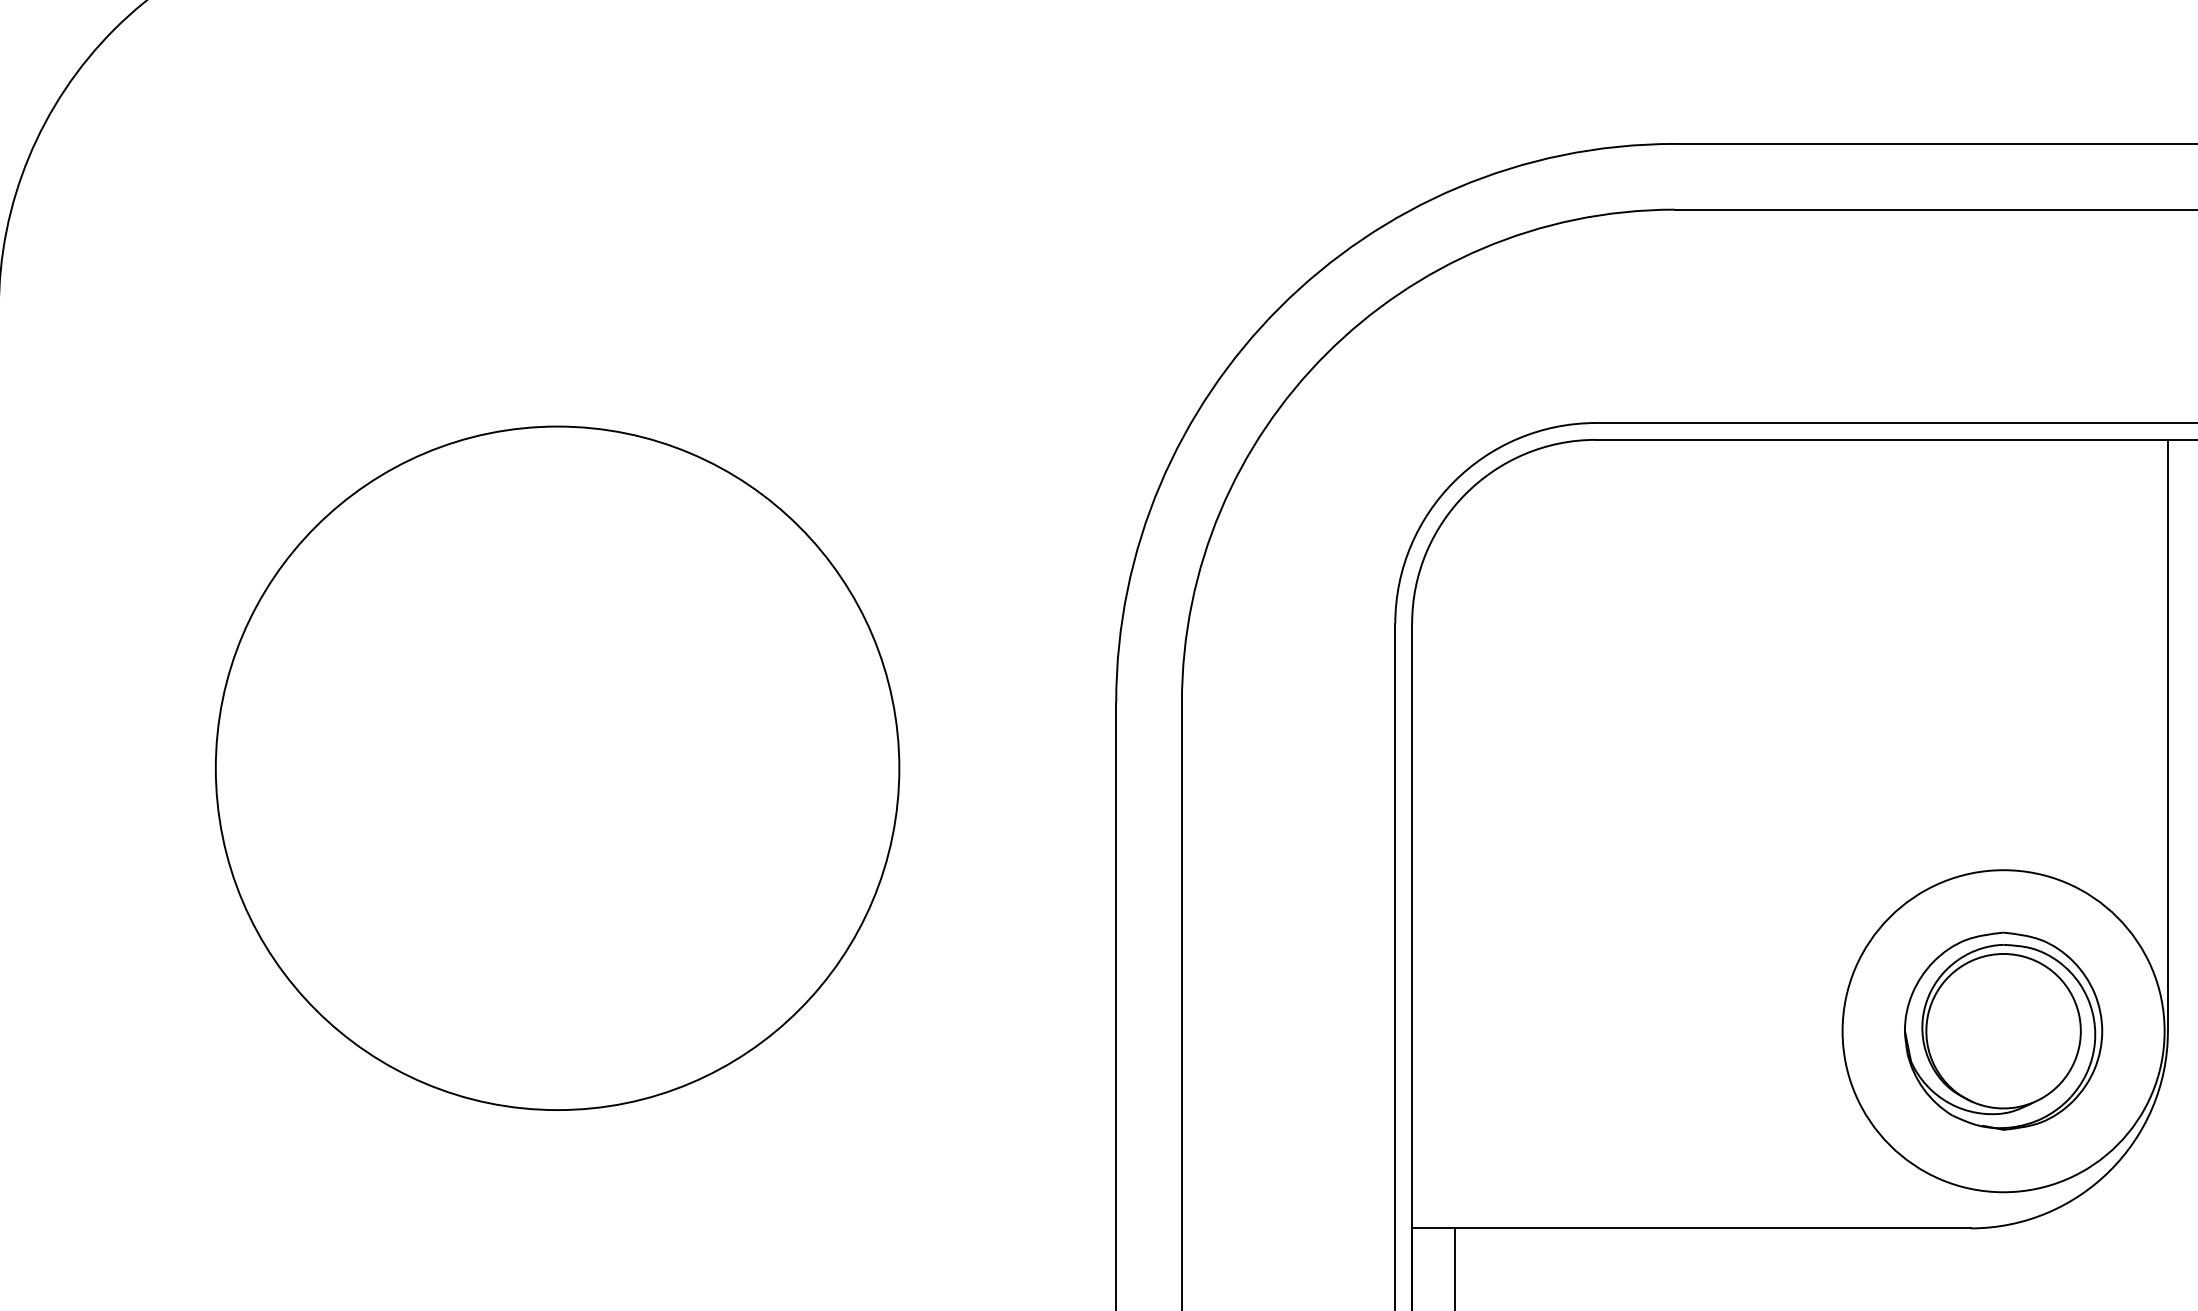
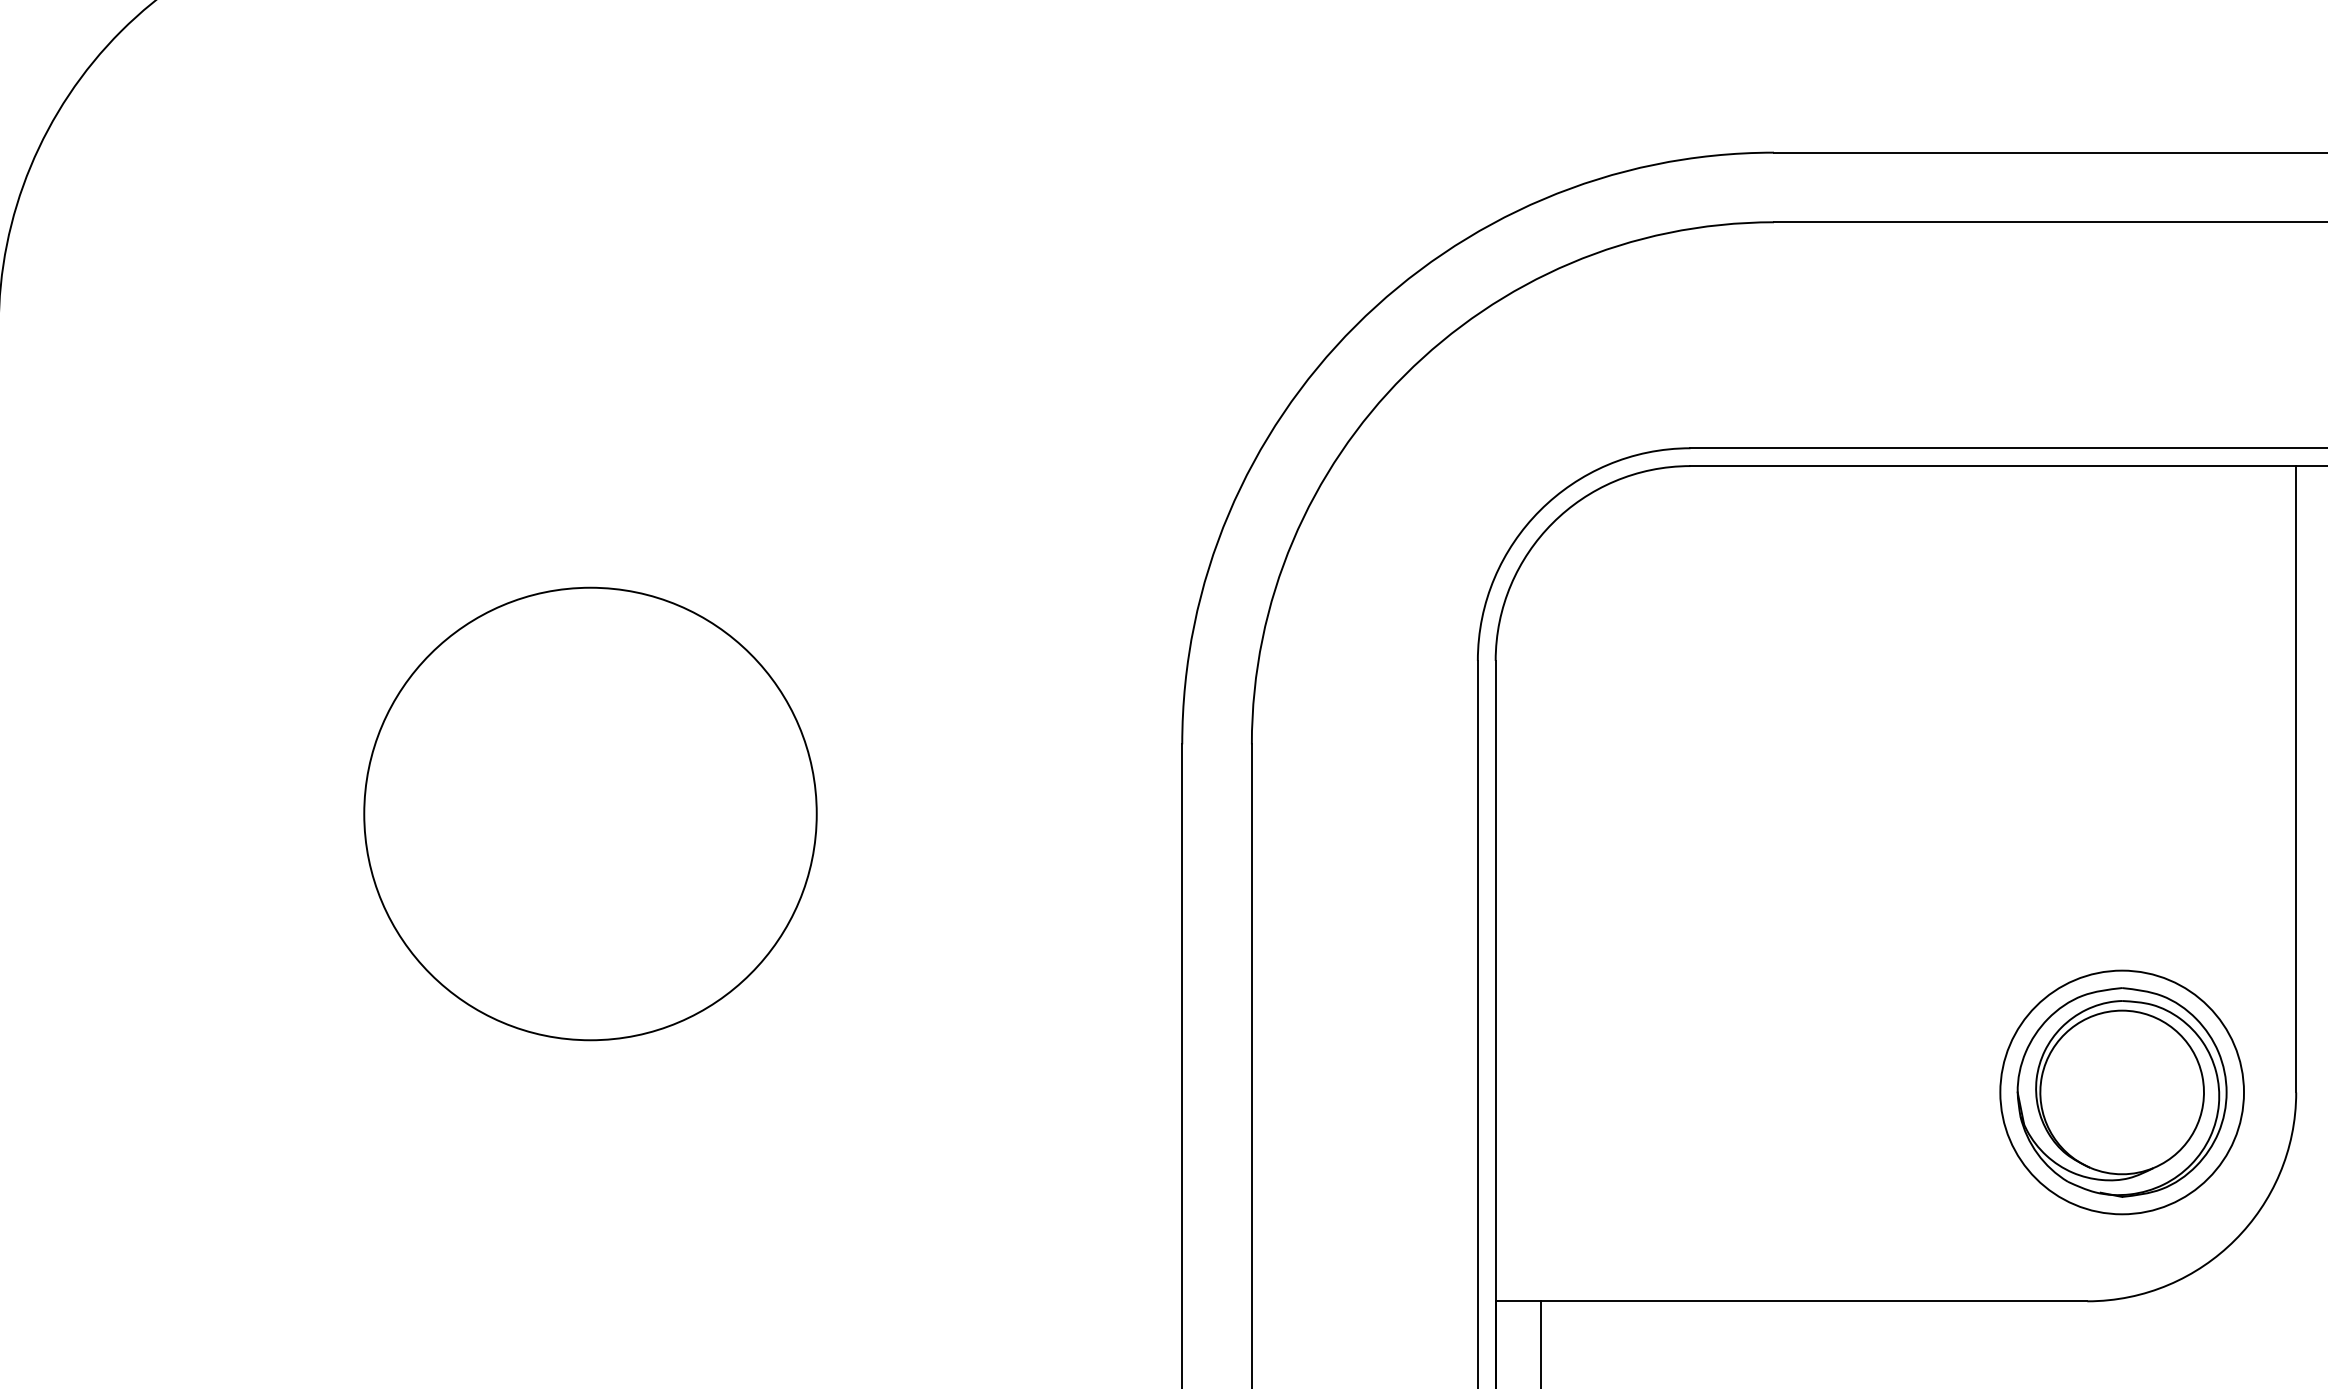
circle: (557, 767) -> (590, 813), size x0.62
circle: (2003, 1031) -> (2122, 1092), size x0.71

